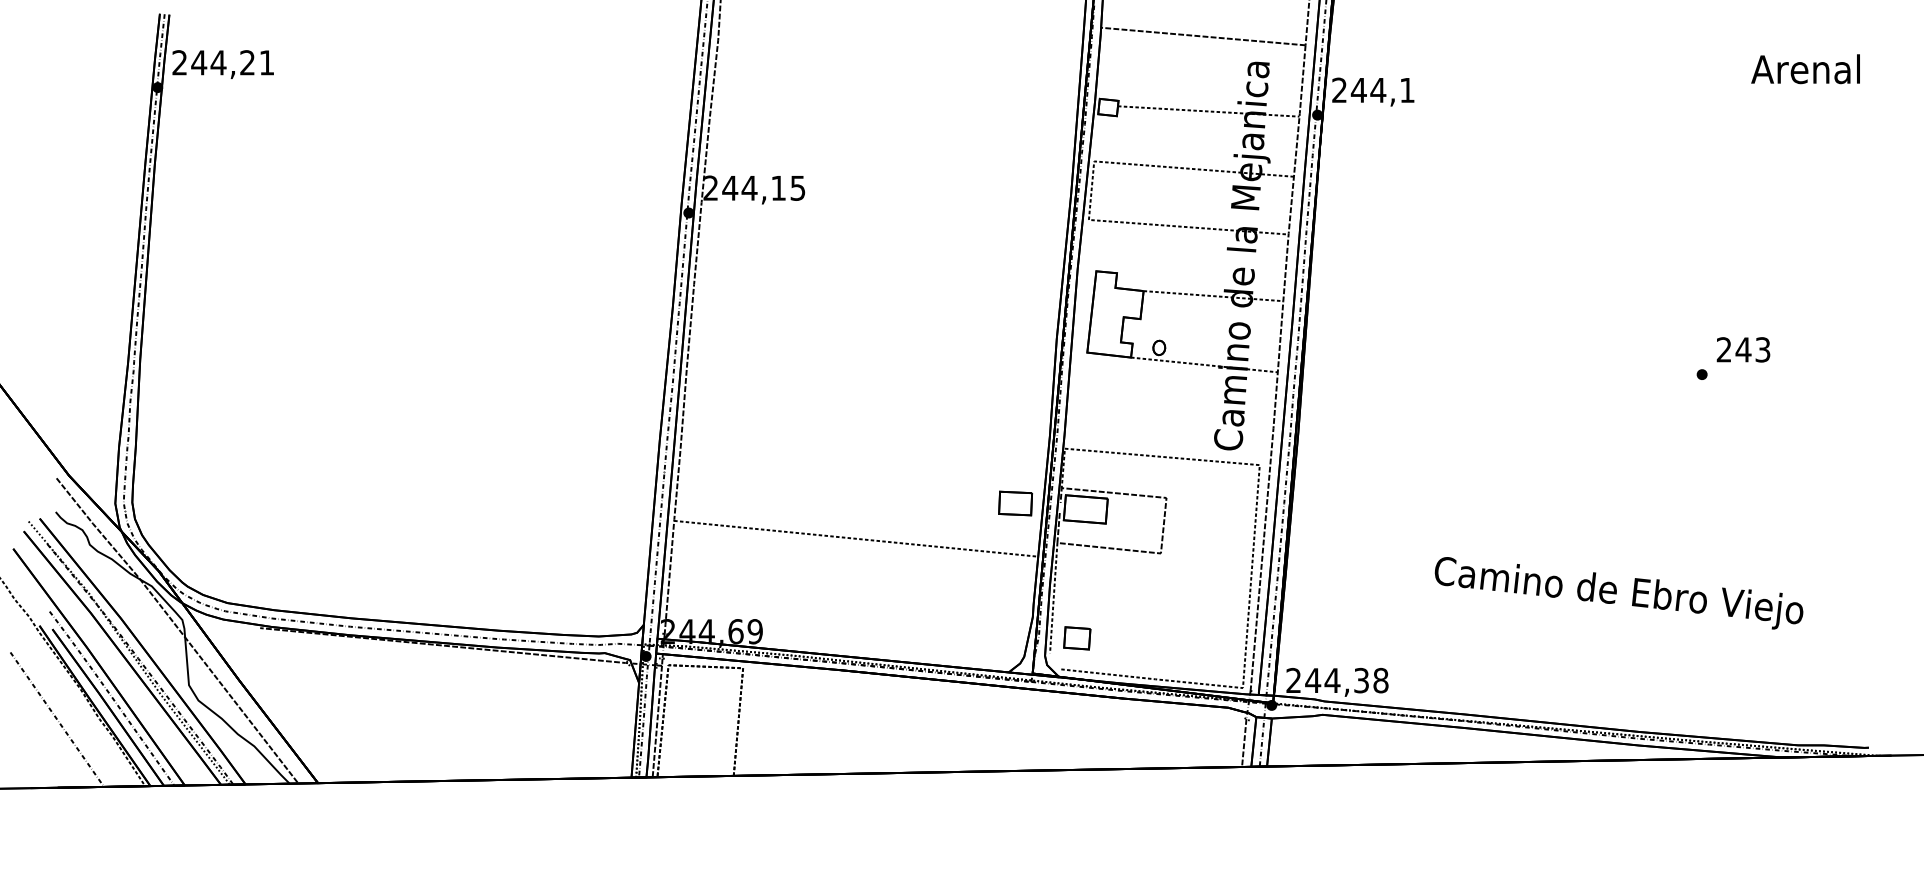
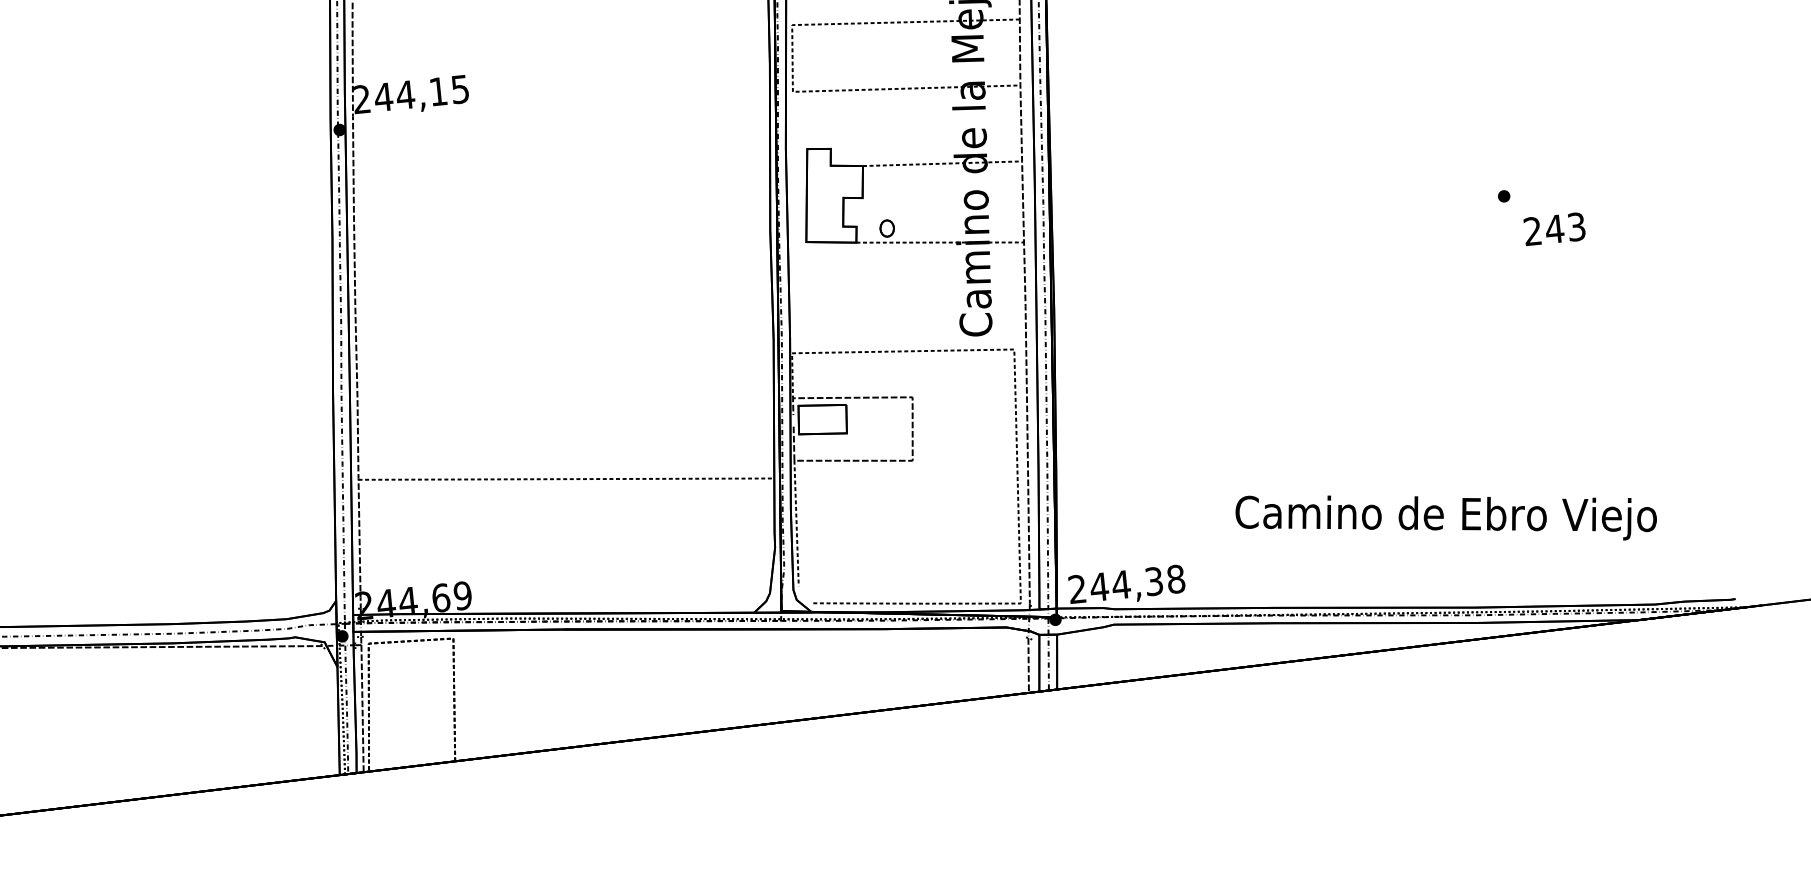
text: (1743, 349) -> (1554, 228), moved
part: (1015, 503) -> (742, 420), removed
text: (1618, 593) -> (1445, 517), moved
part: (1077, 638) -> (828, 566), removed

